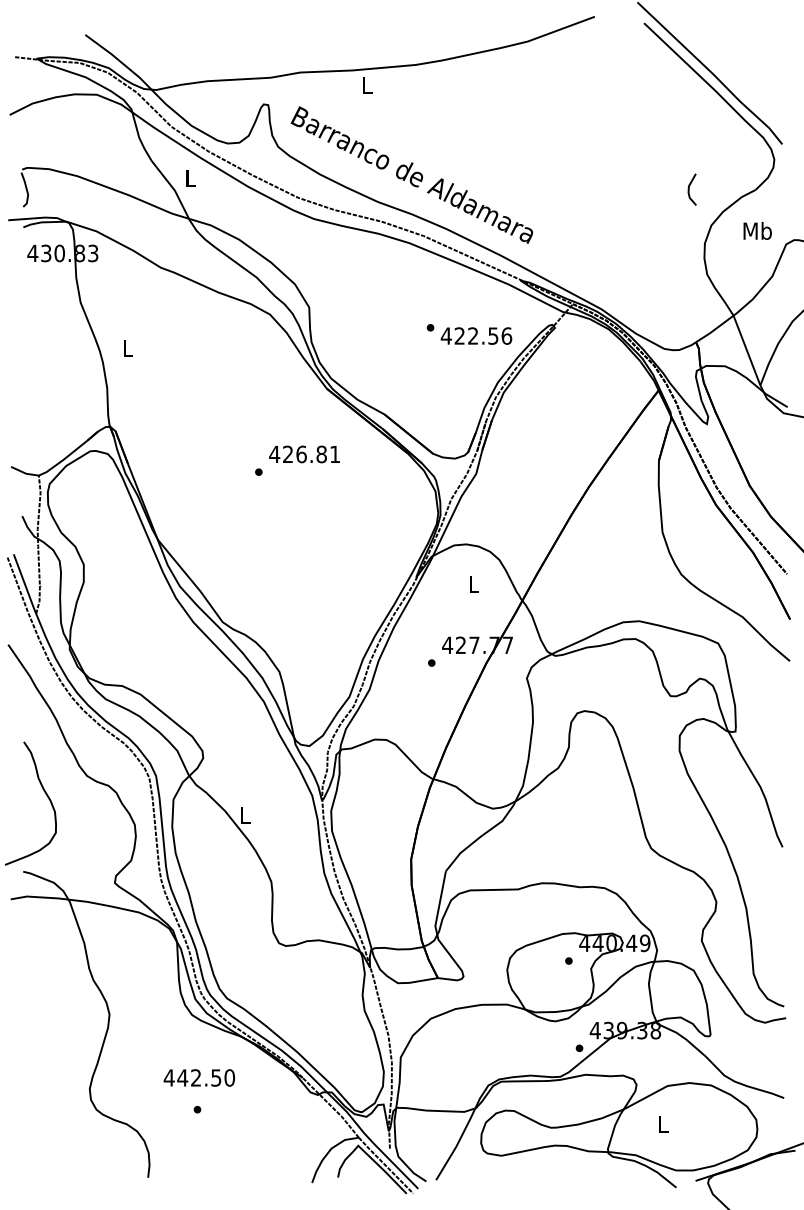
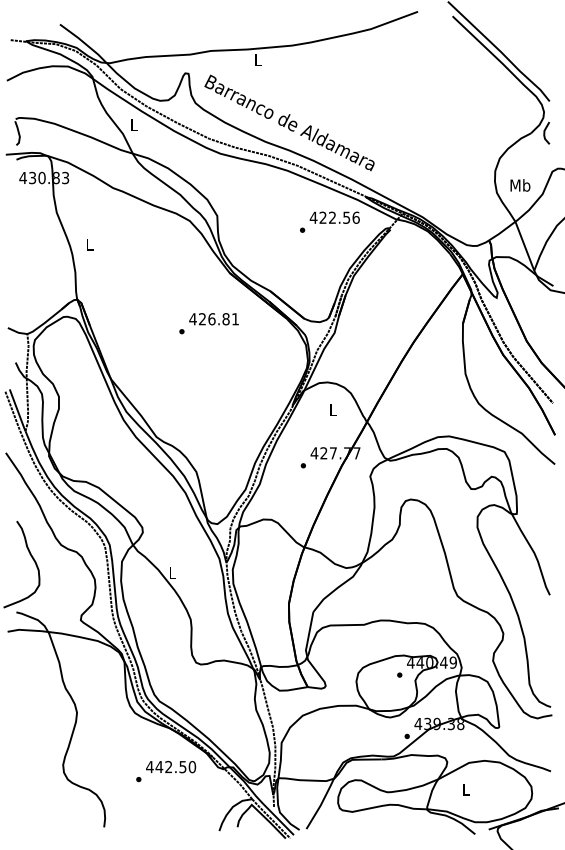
line: (689, 189) -> (544, 133), moved
text: (757, 230) -> (520, 185), moved
text: (476, 335) -> (334, 217), moved
text: (198, 1077) -> (170, 766), moved

